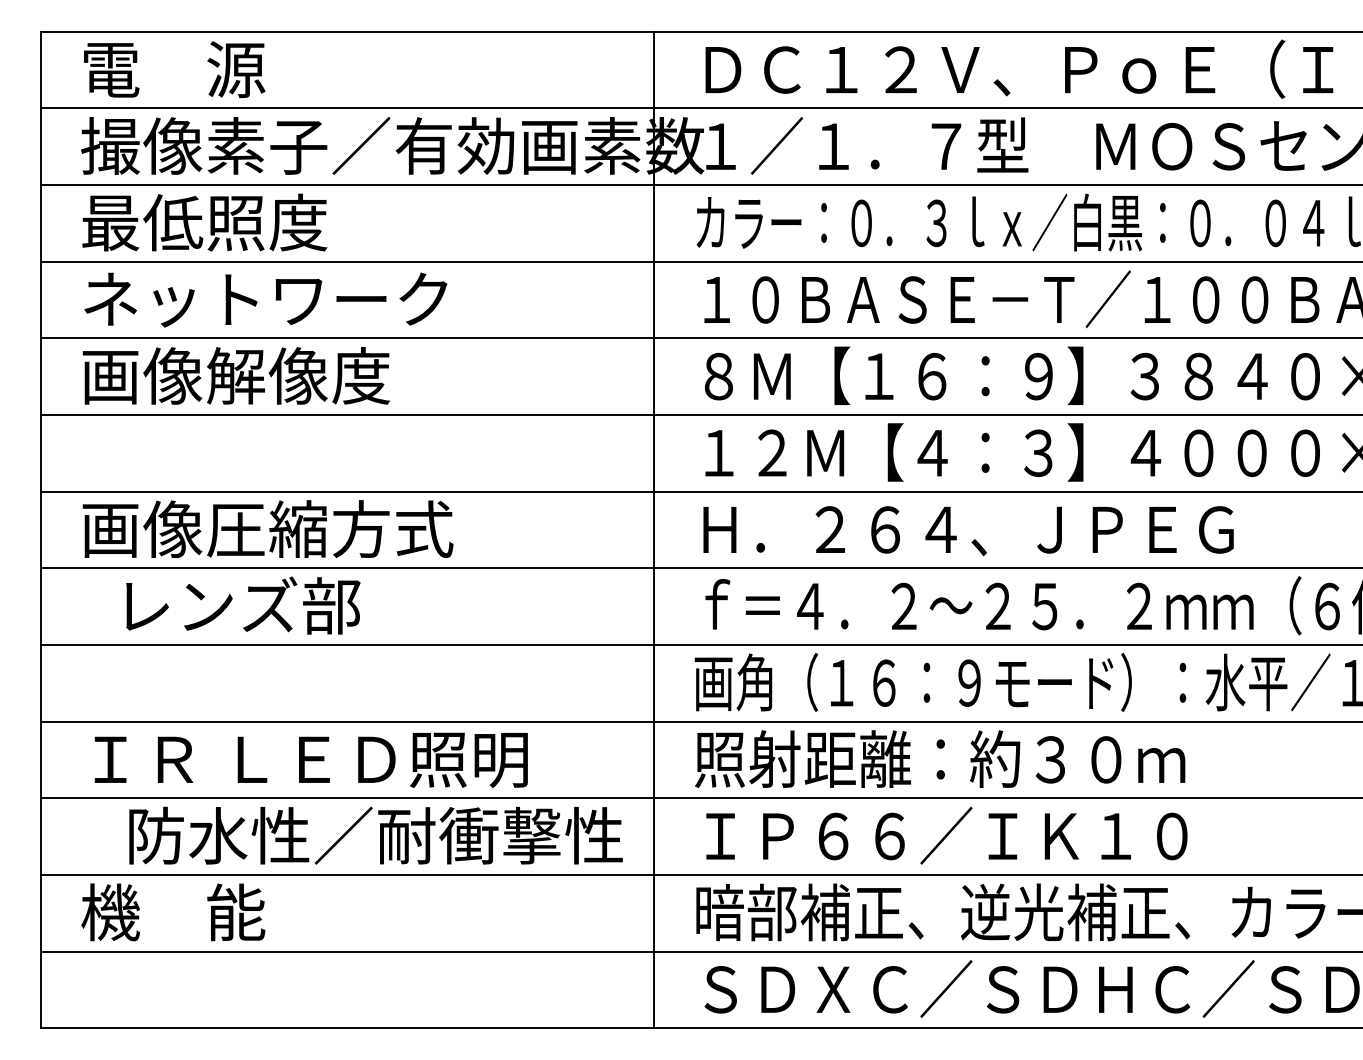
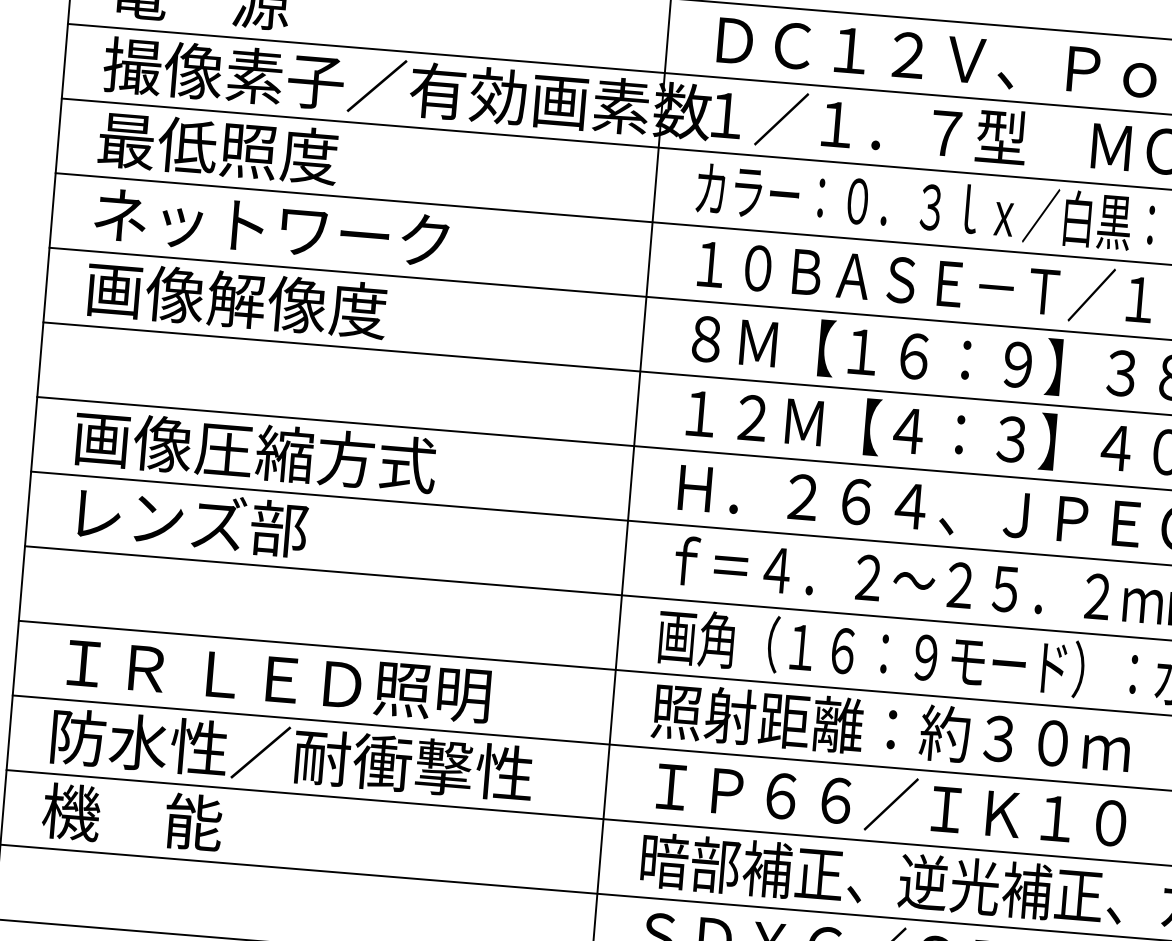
text: (243, 605) -> (193, 521), moved
text: (375, 835) -> (291, 754), moved

